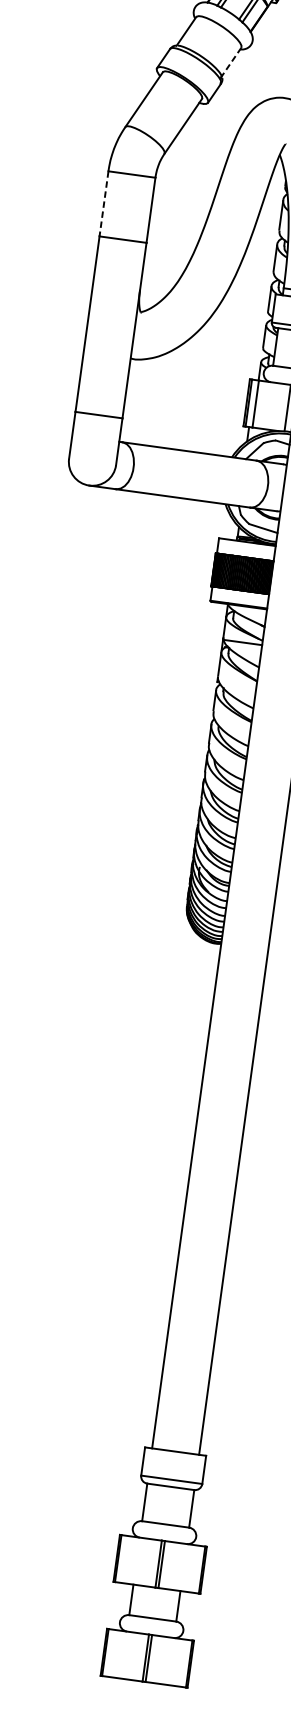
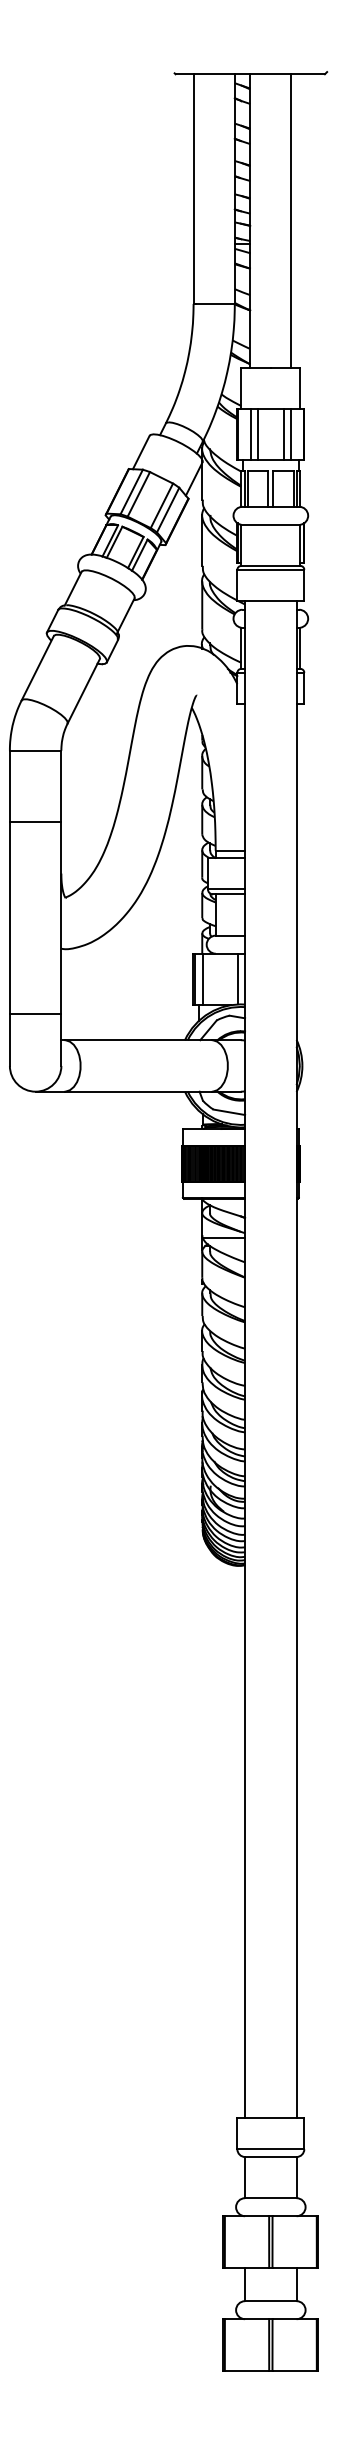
line: (230, 63) -> (125, 616), dashed -> solid
line: (103, 203) -> (9, 786), dashed -> solid

